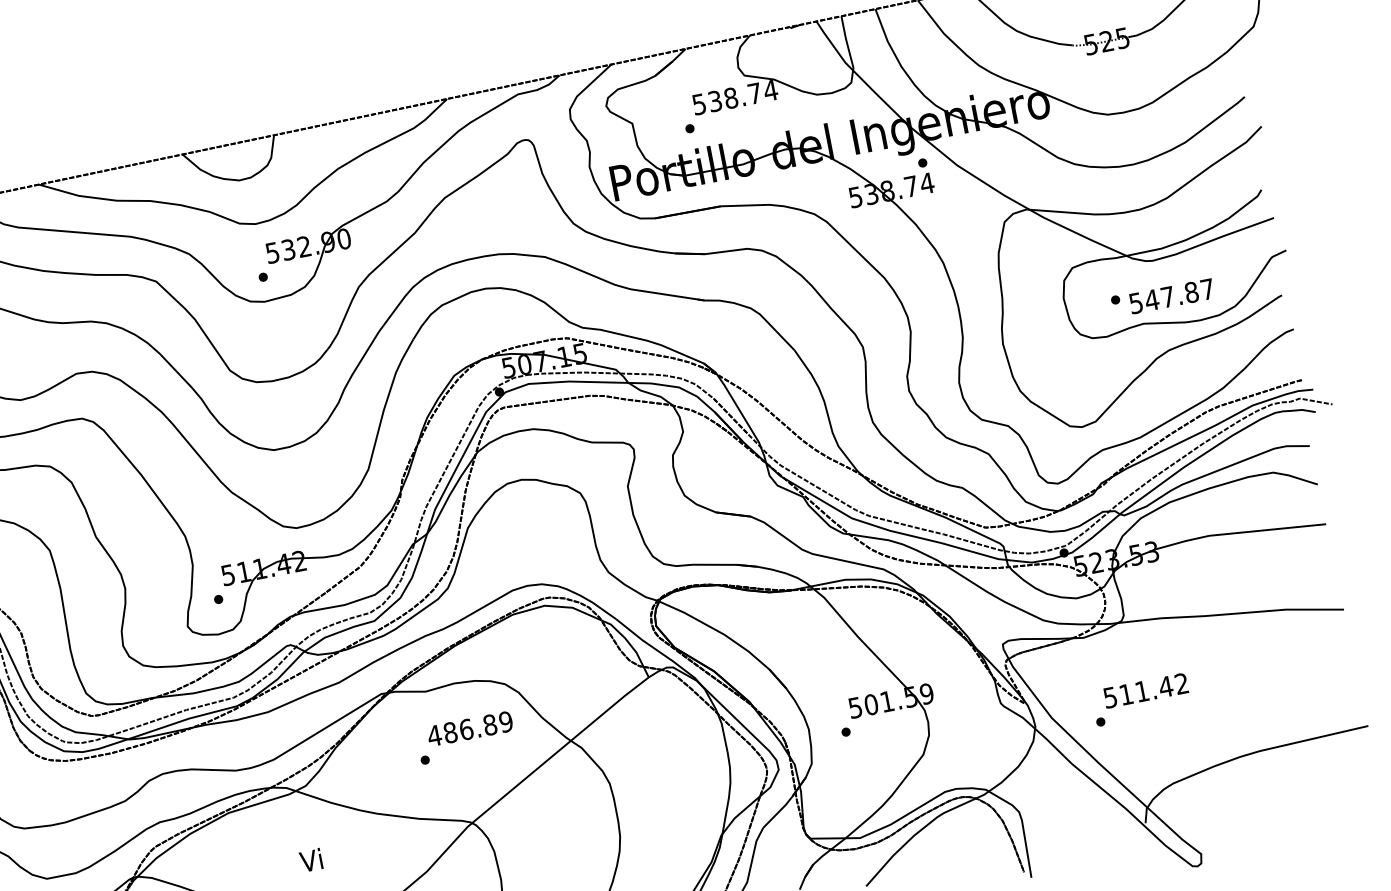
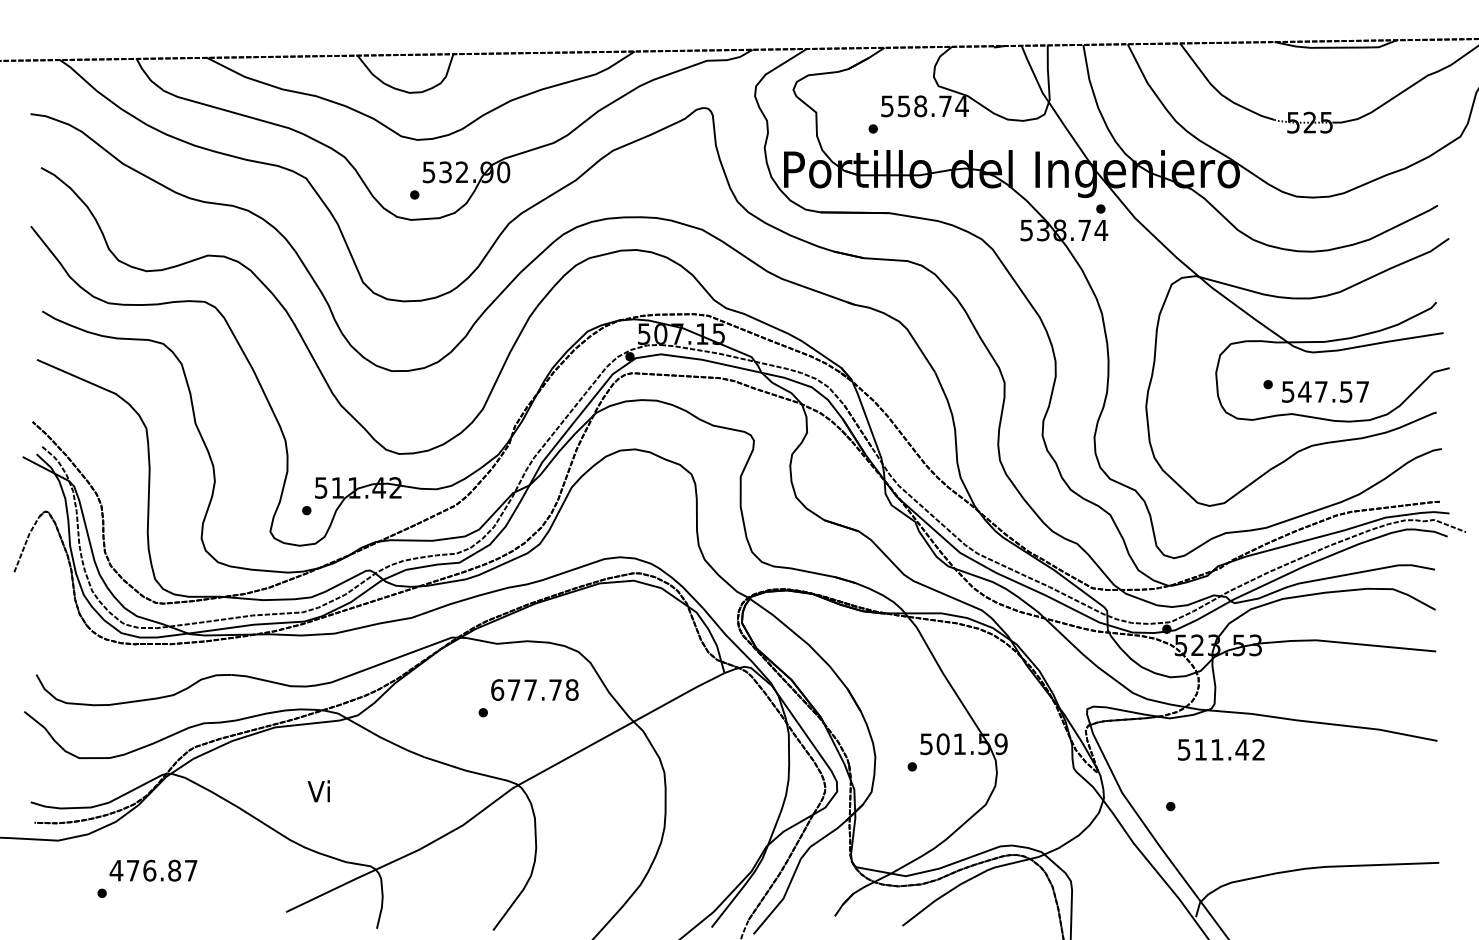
text: (715, 100) -> (904, 105), 538.74 -> 558.74
text: (1190, 292) -> (1345, 391), 547.87 -> 547.57
text: (1146, 690) -> (1221, 749), moved
text: (469, 728) -> (534, 689), 486.89 -> 677.78
text: (310, 860) -> (318, 791), moved

